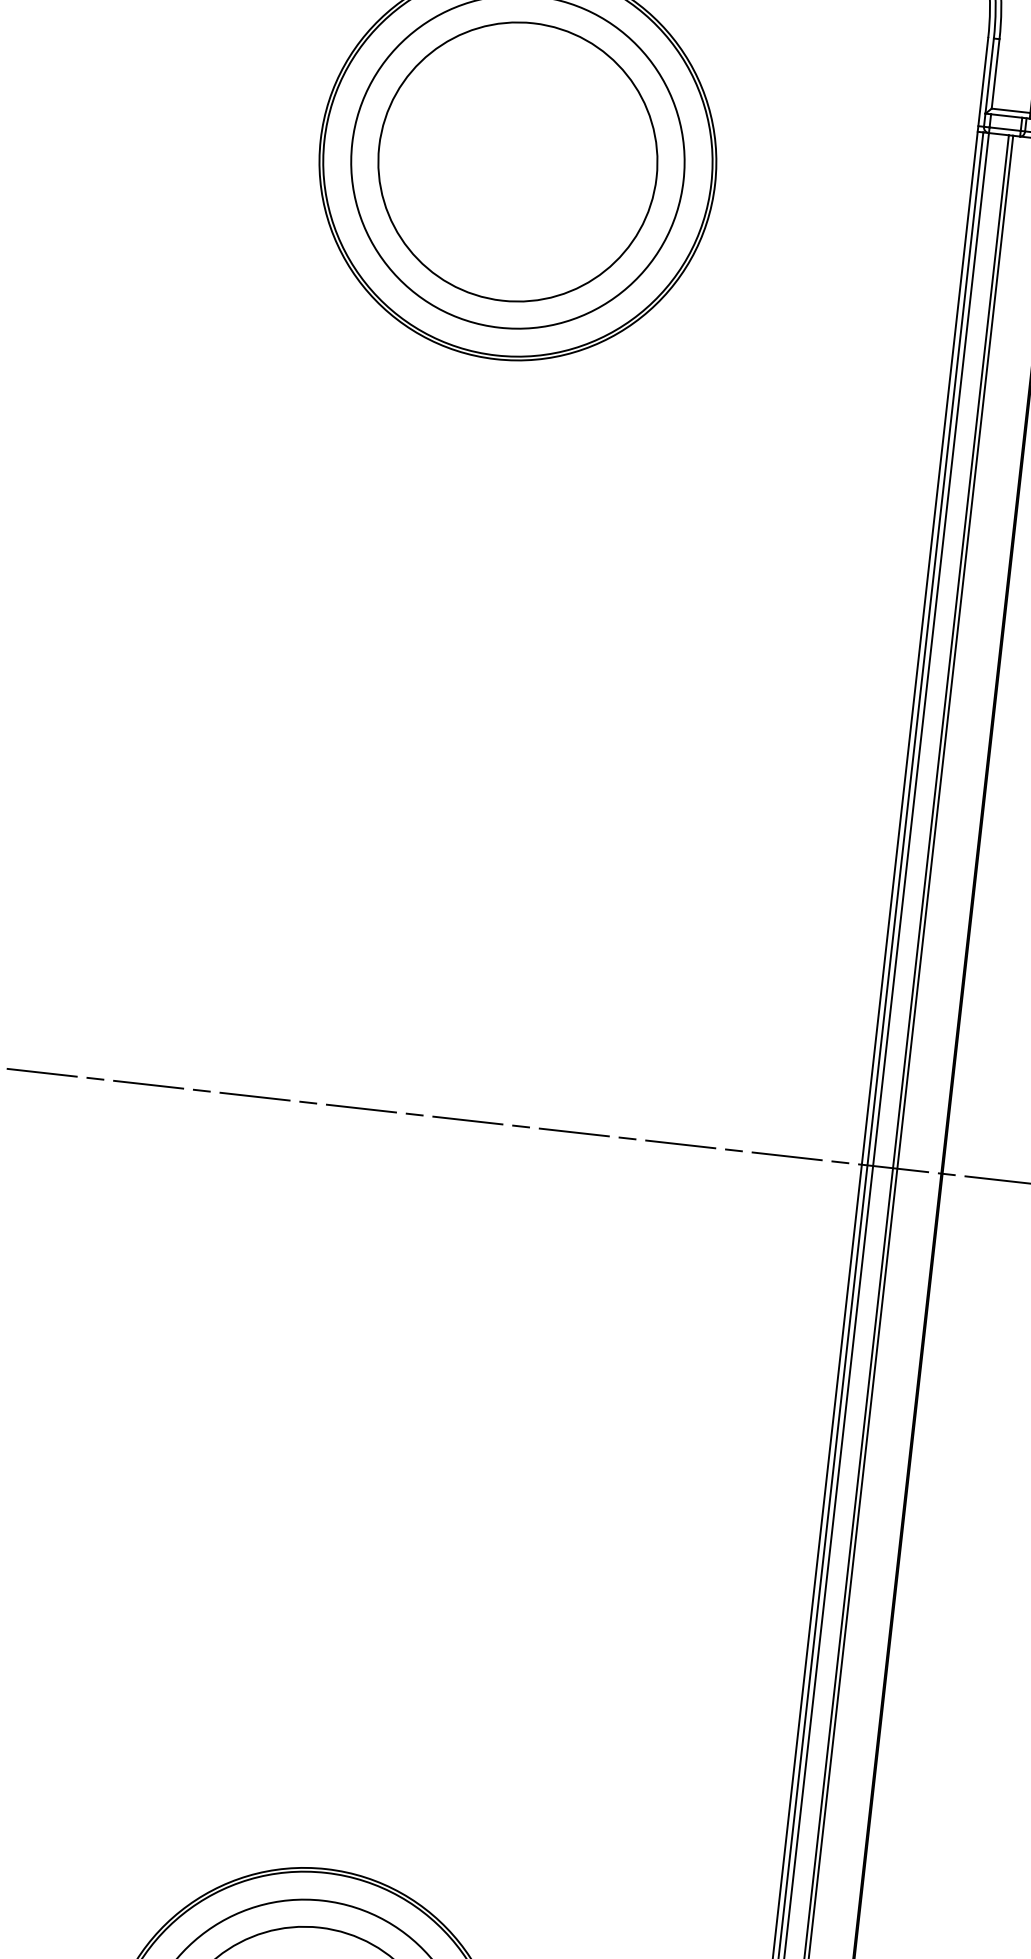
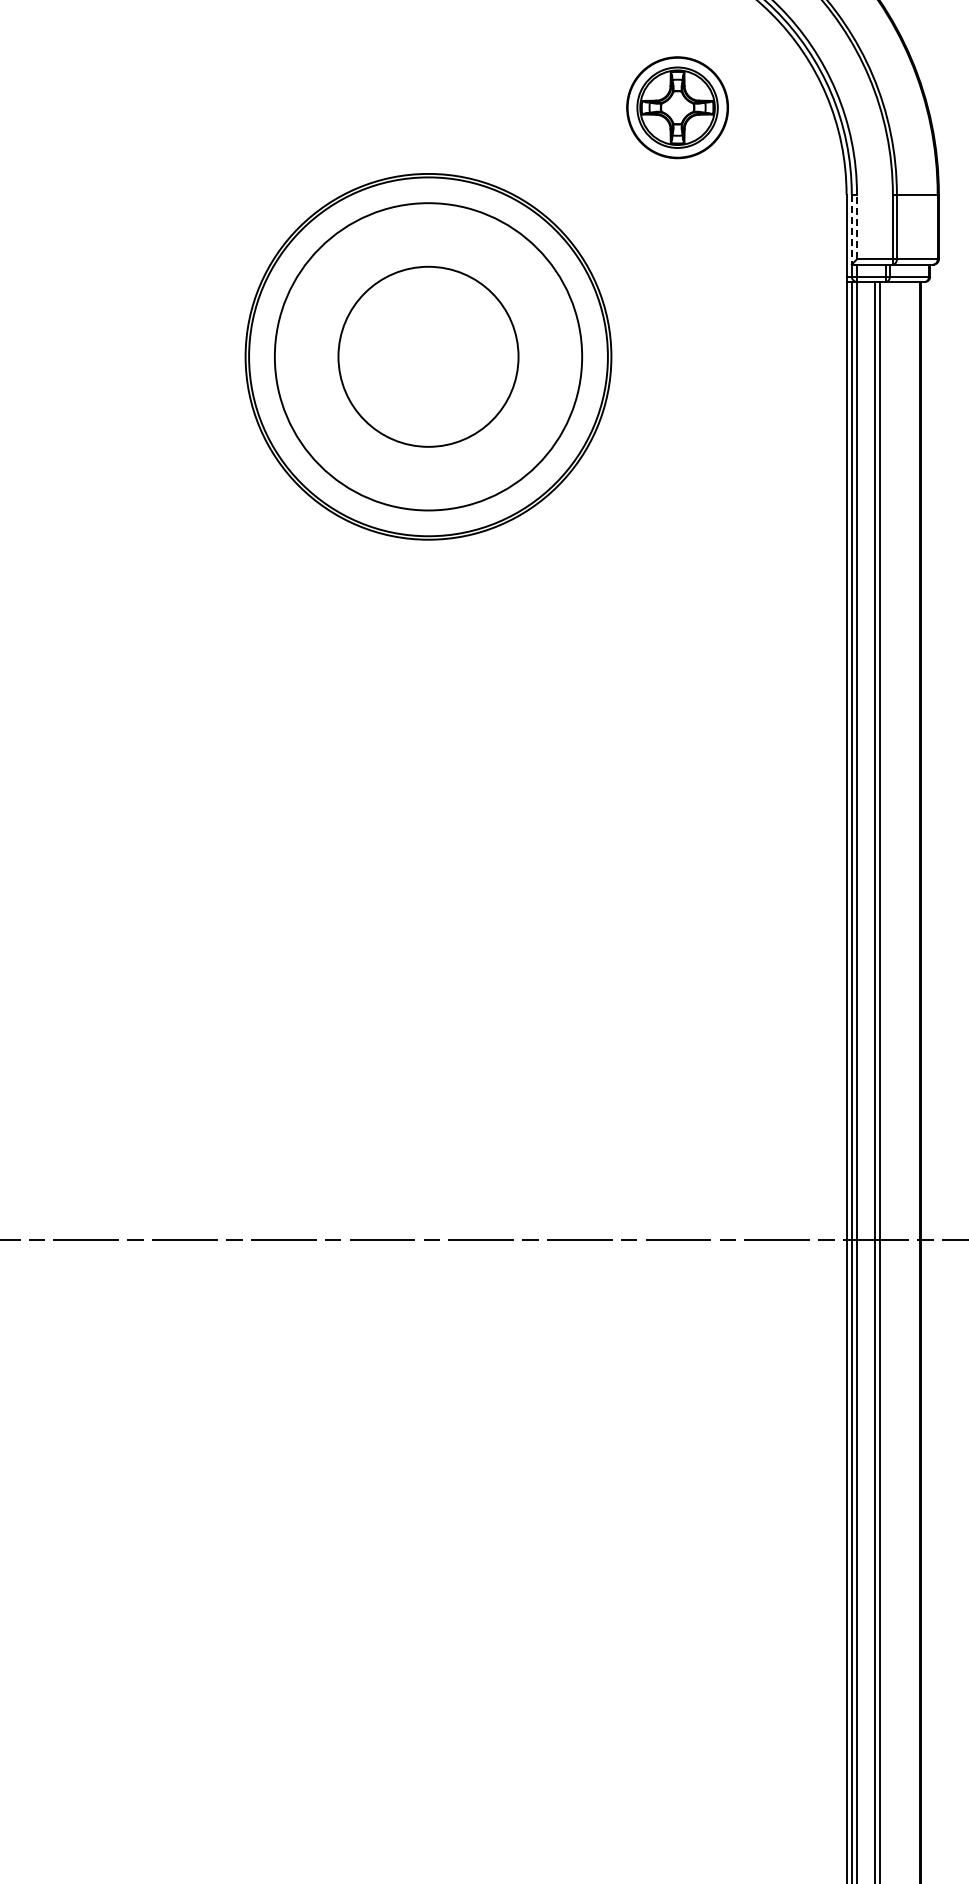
line: (996, 73) -> (857, 226), solid -> dashed
line: (989, 75) -> (851, 229), solid -> dashed
circle: (517, 161) -> (428, 356), size x0.7

